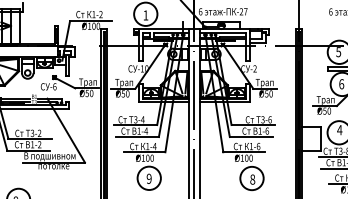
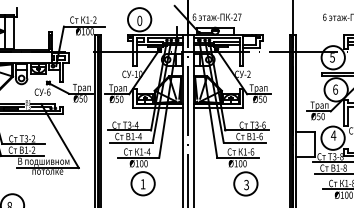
text: (145, 15) -> (139, 20), 1 -> 0
text: (148, 179) -> (142, 184), 9 -> 1
text: (252, 179) -> (246, 184), 8 -> 3

